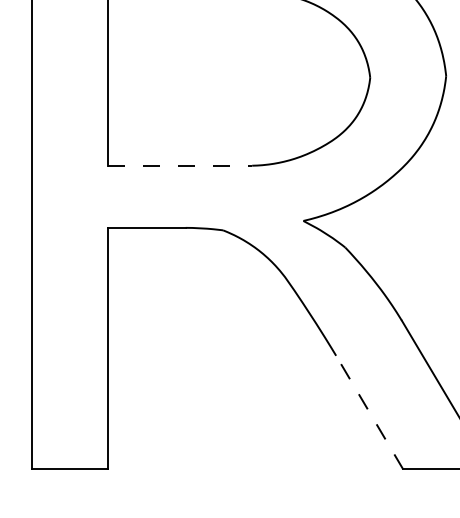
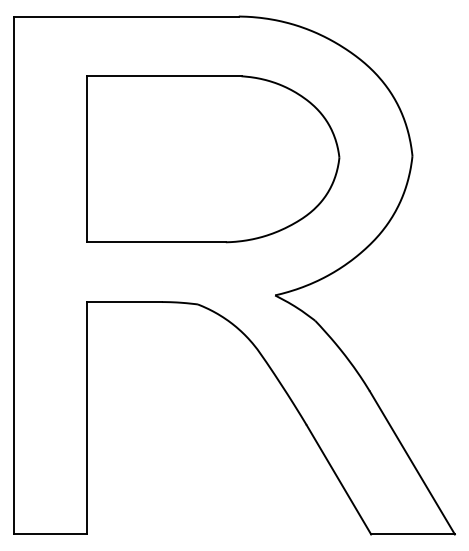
line: (180, 165) -> (156, 242), dashed -> solid
line: (369, 412) -> (338, 479), dashed -> solid

